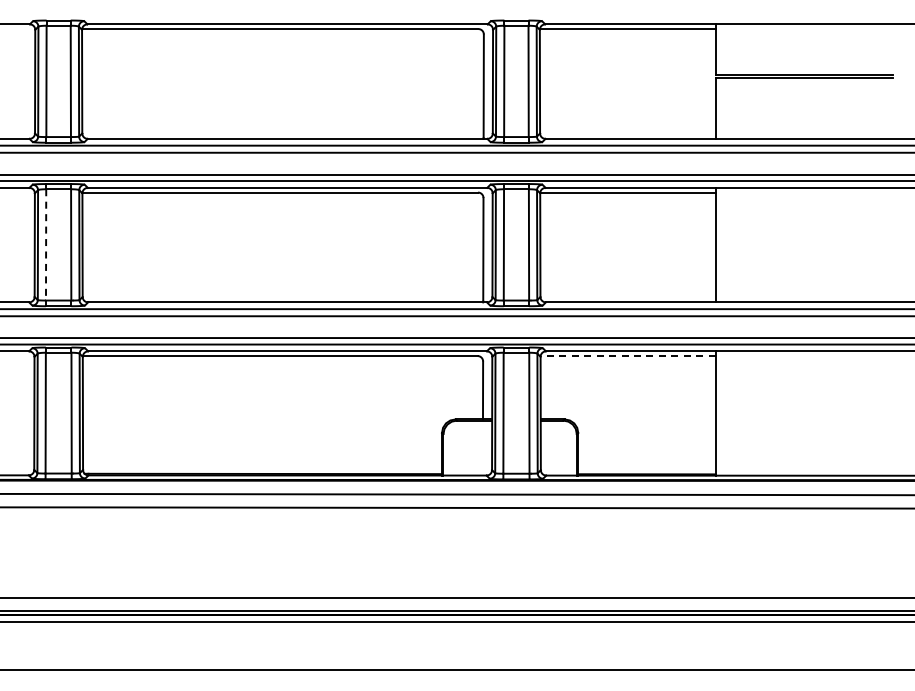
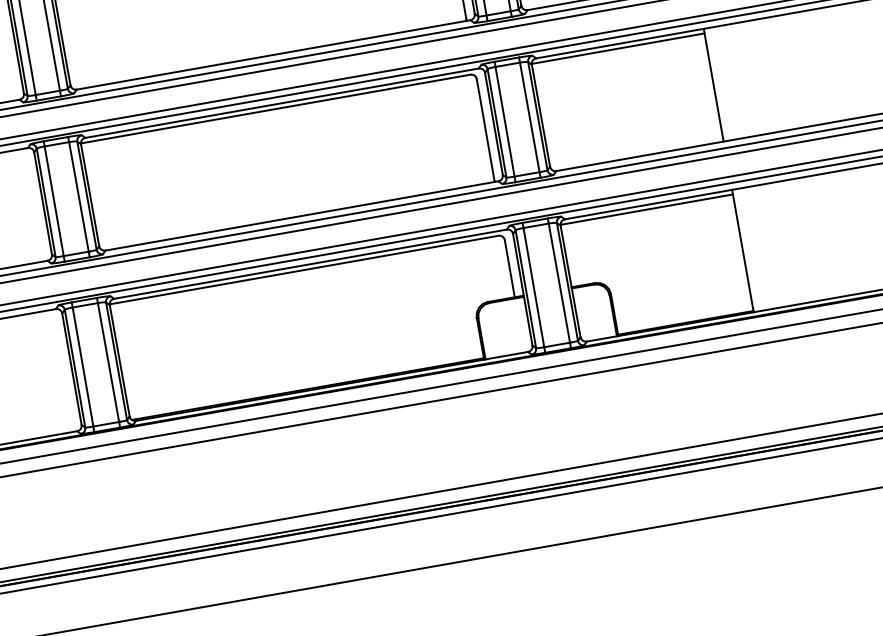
line: (46, 244) -> (54, 200), dashed -> solid
line: (628, 356) -> (647, 210), dashed -> solid

